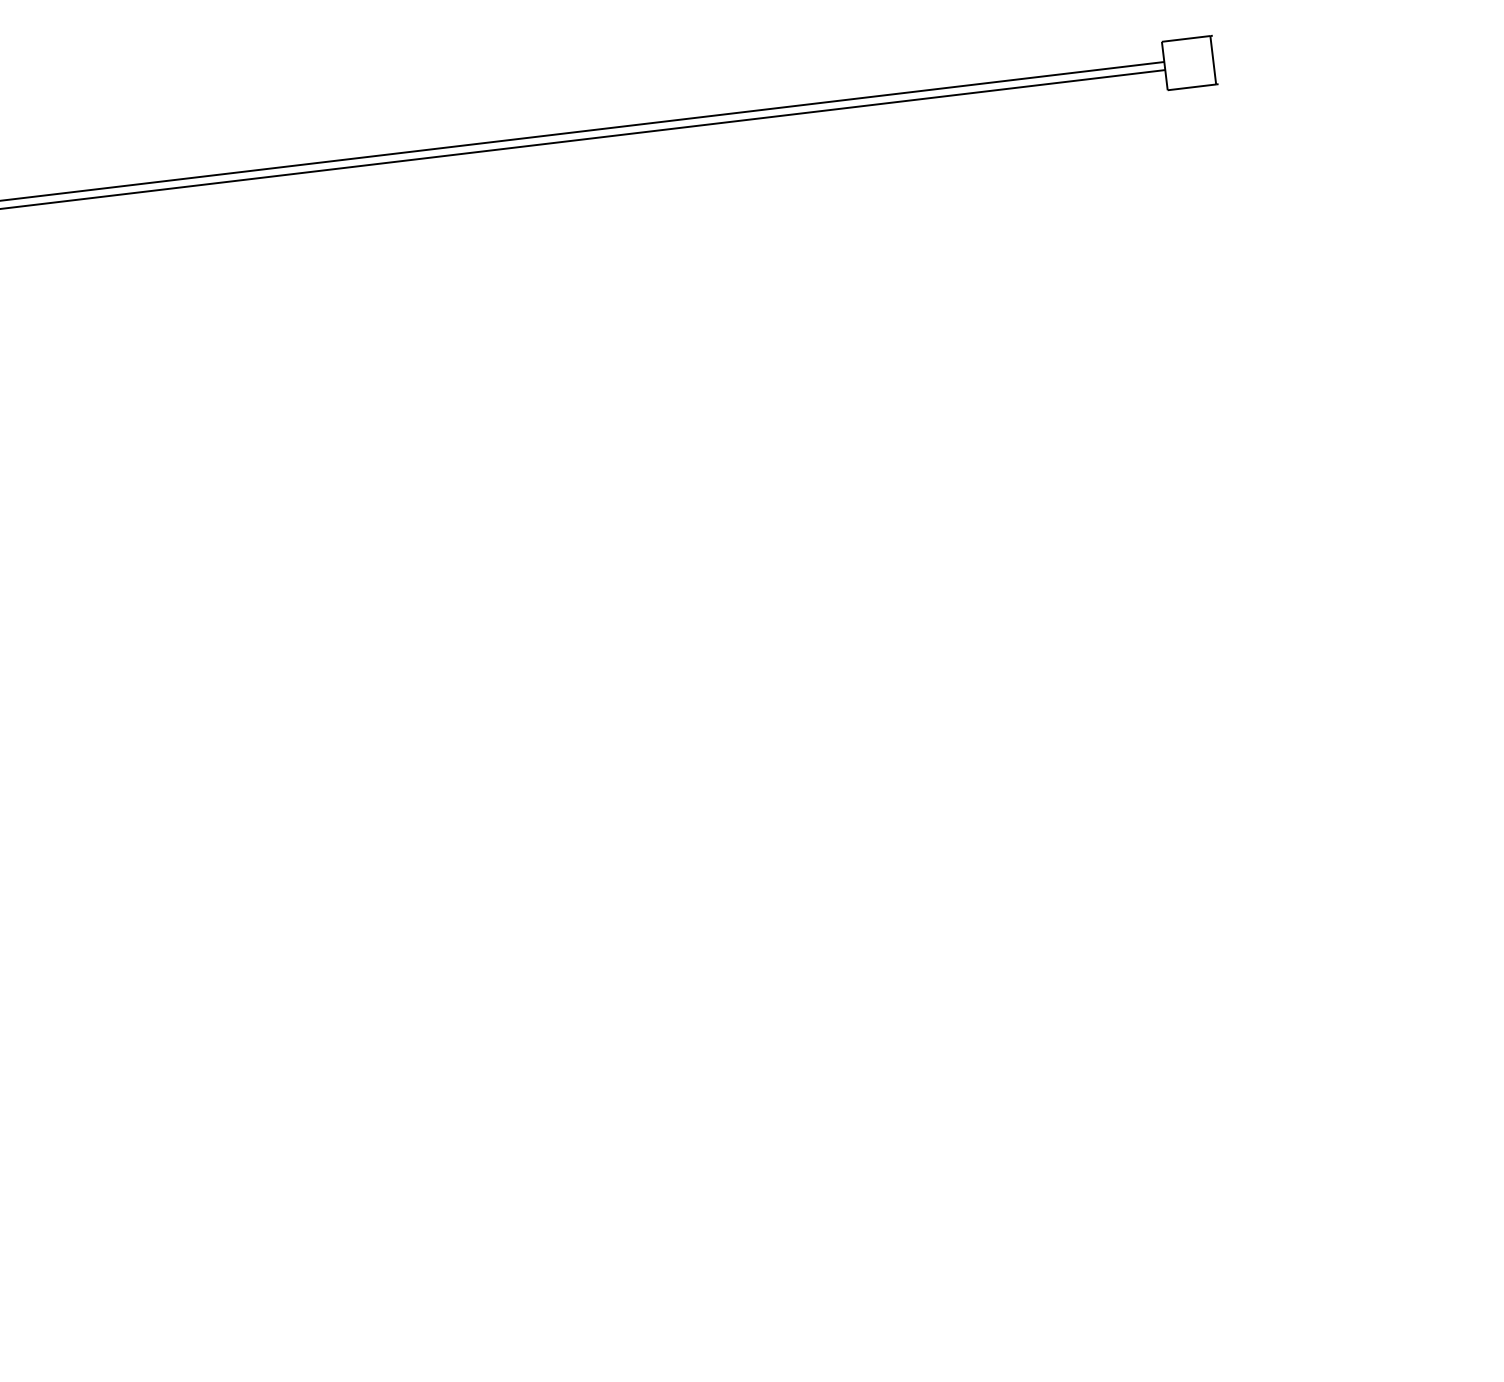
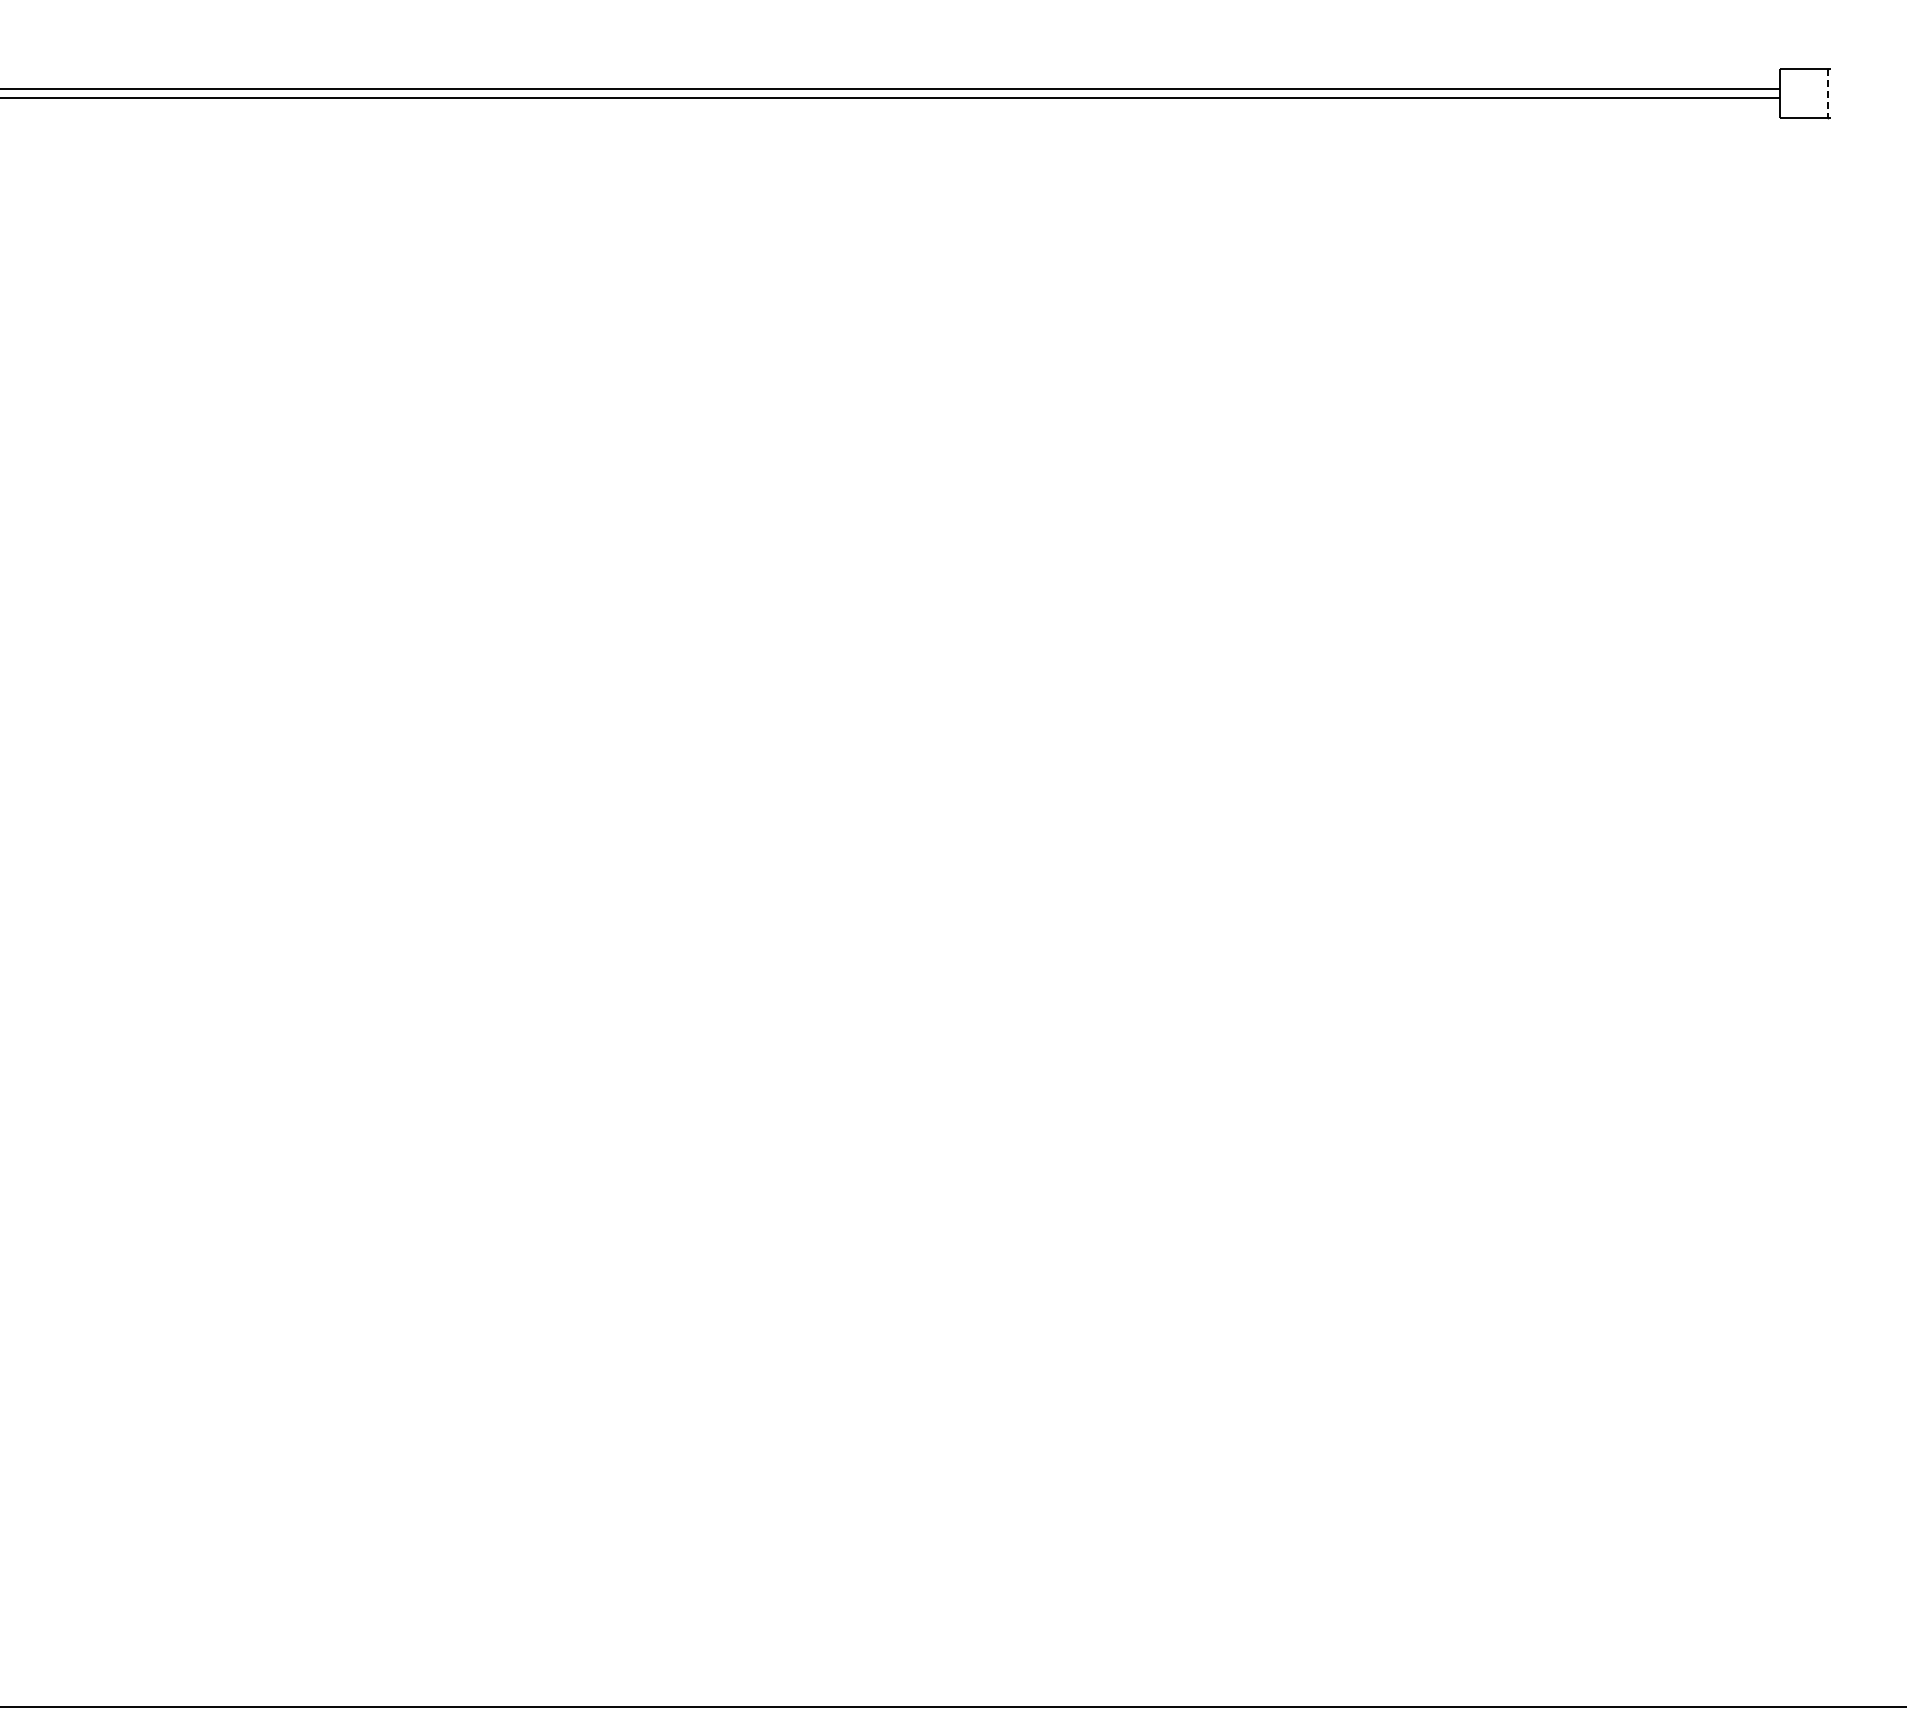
line: (1213, 60) -> (1828, 93), solid -> dashed

